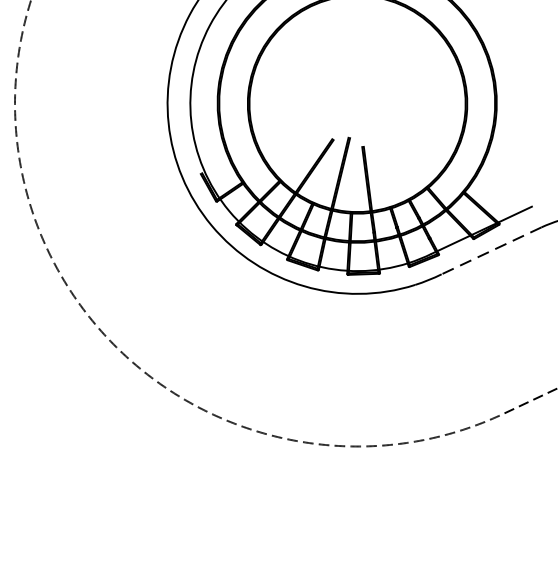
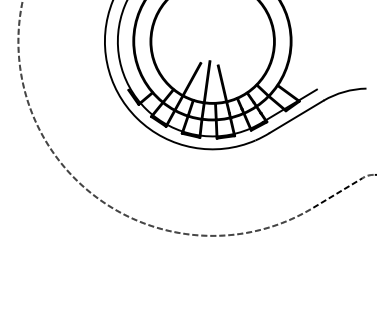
line: (491, 251) -> (296, 117), dashed -> solid

